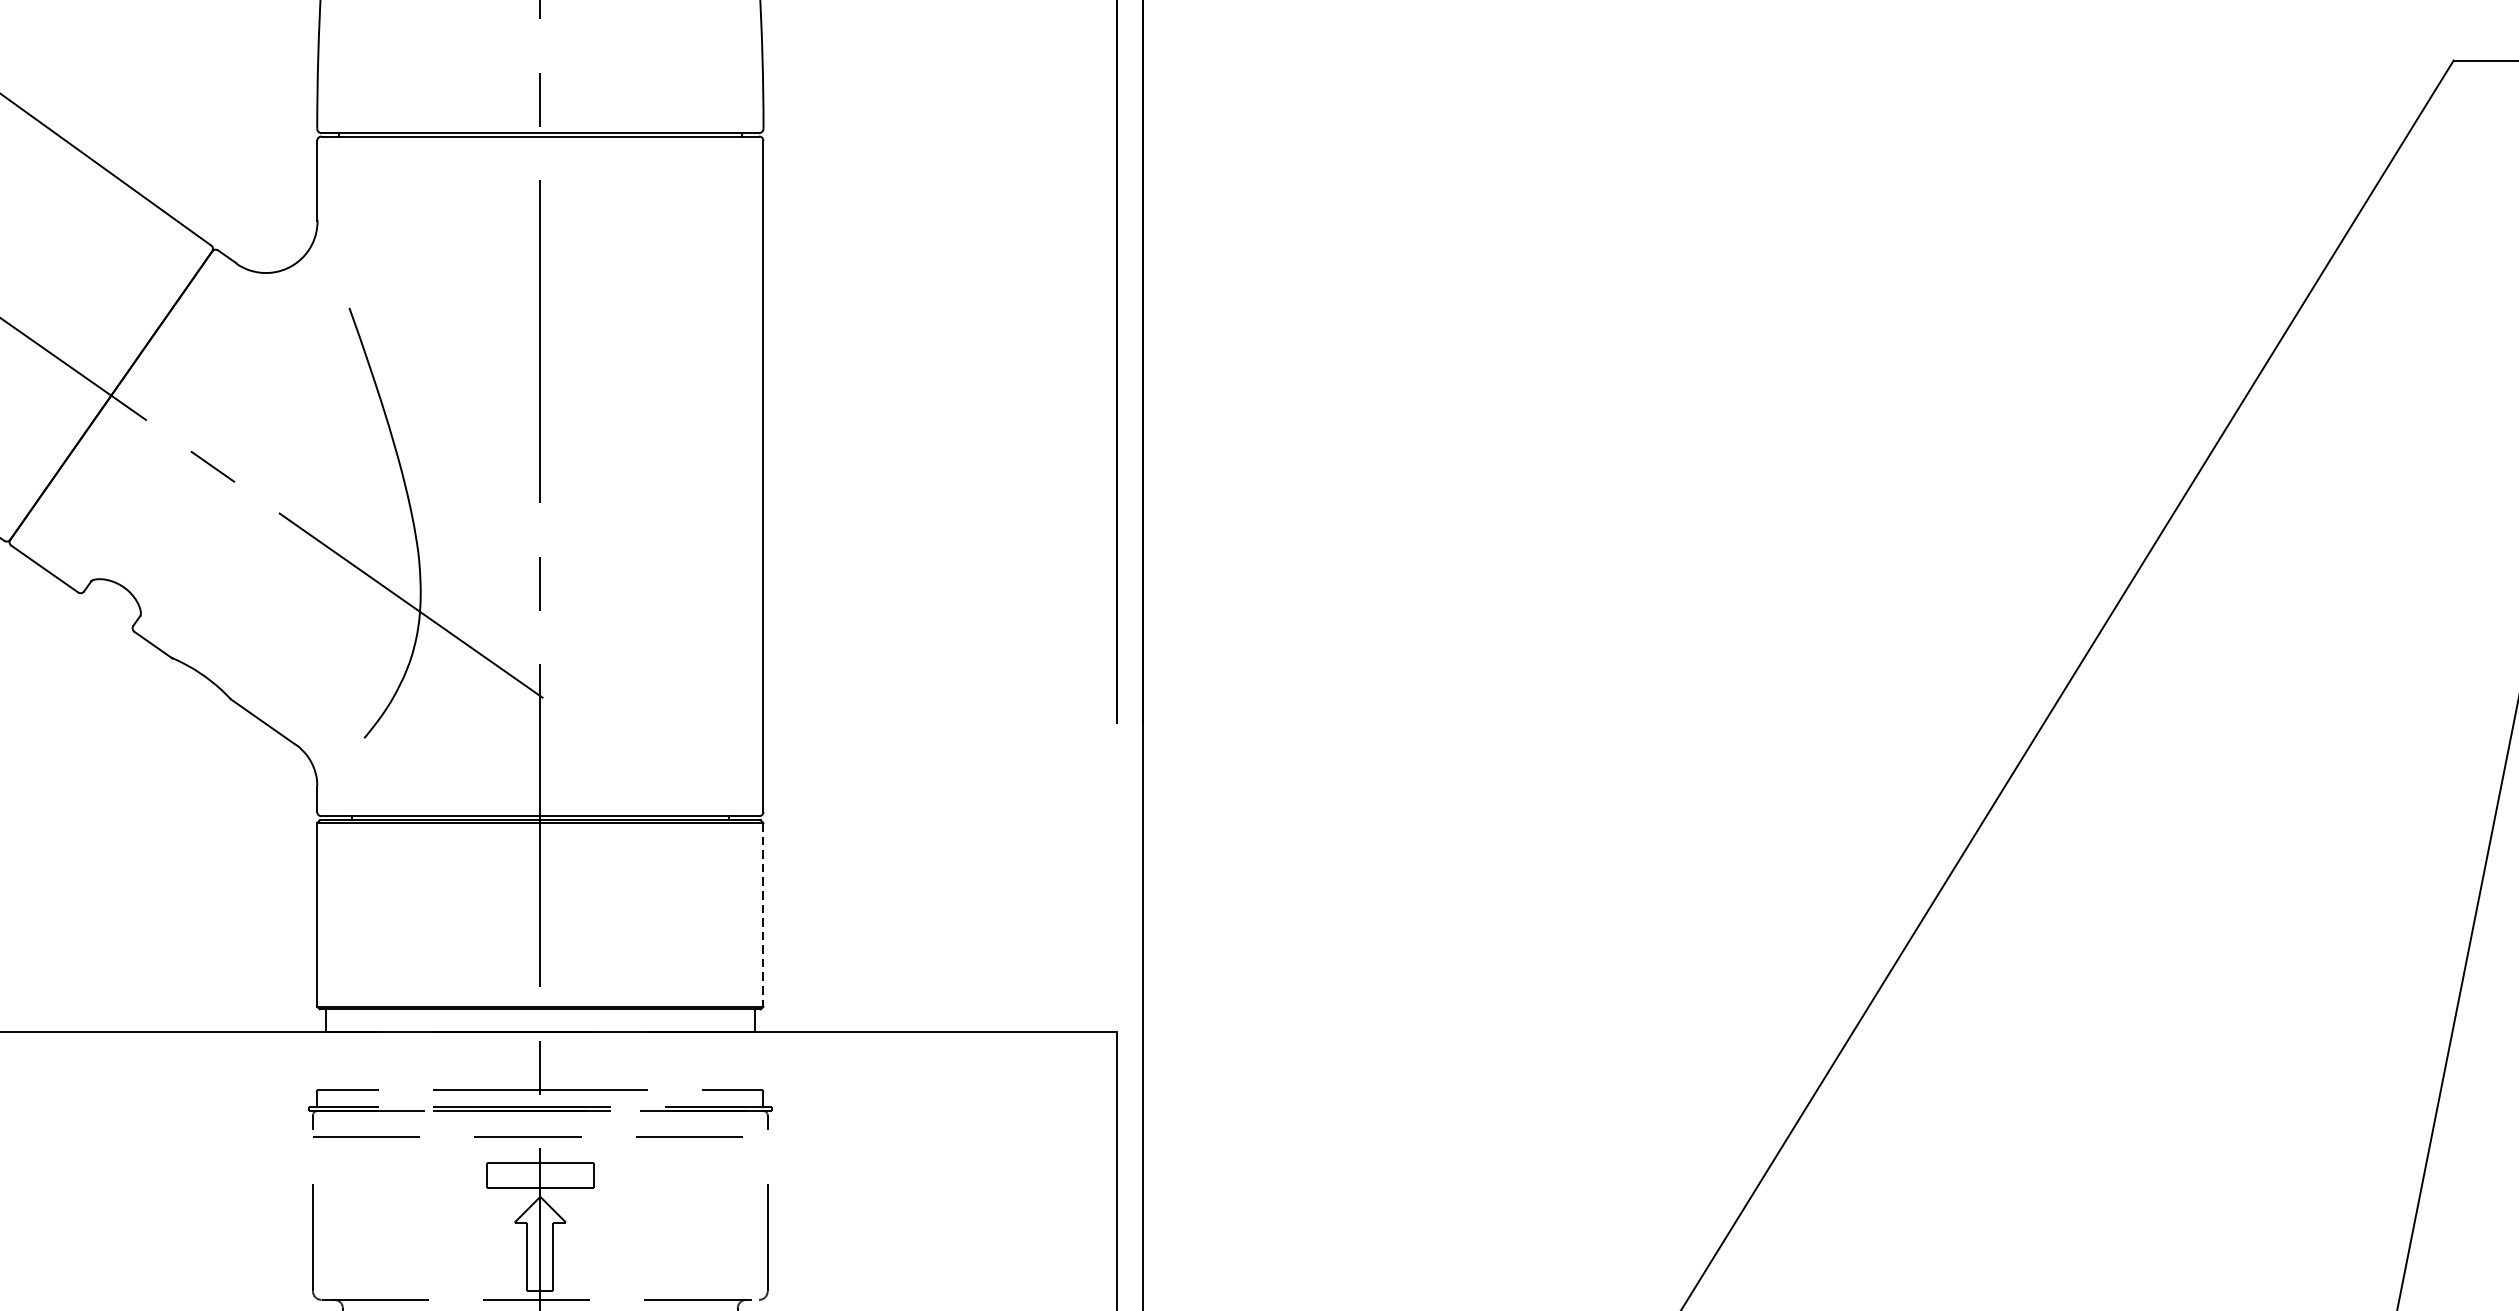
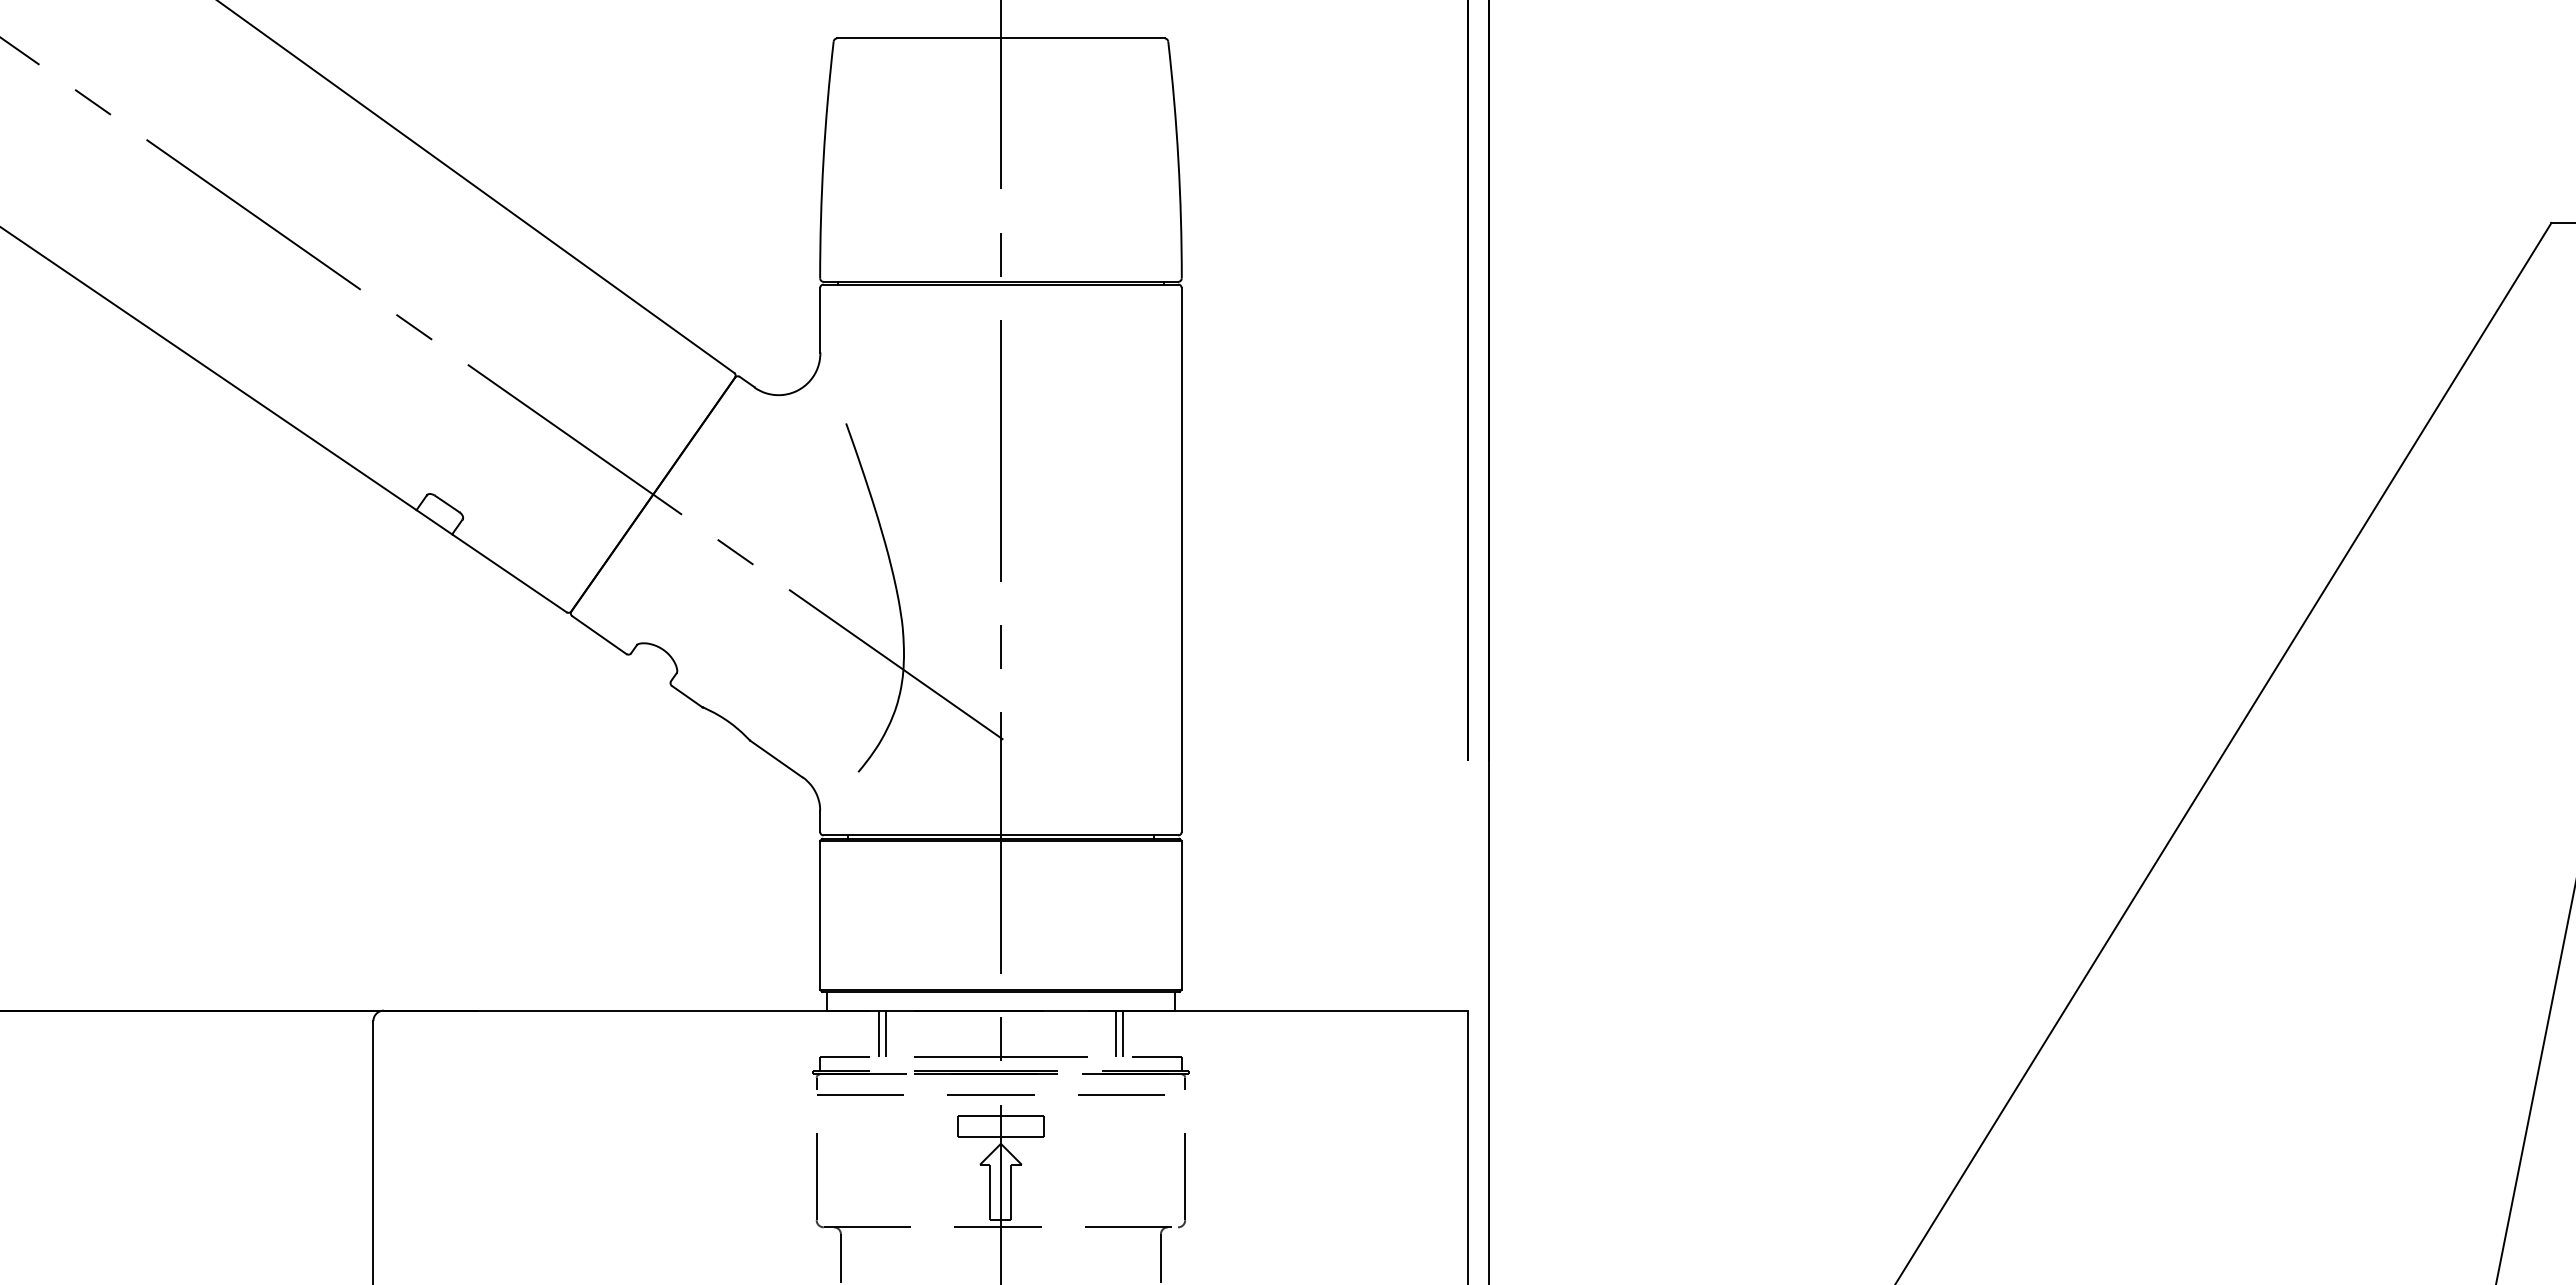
line: (763, 915) -> (1181, 915), dashed -> solid
line: (390, 1060) -> (879, 1033), added
line: (399, 1060) -> (886, 1033), added
line: (681, 1060) -> (1115, 1033), added
line: (690, 1060) -> (1122, 1033), added

